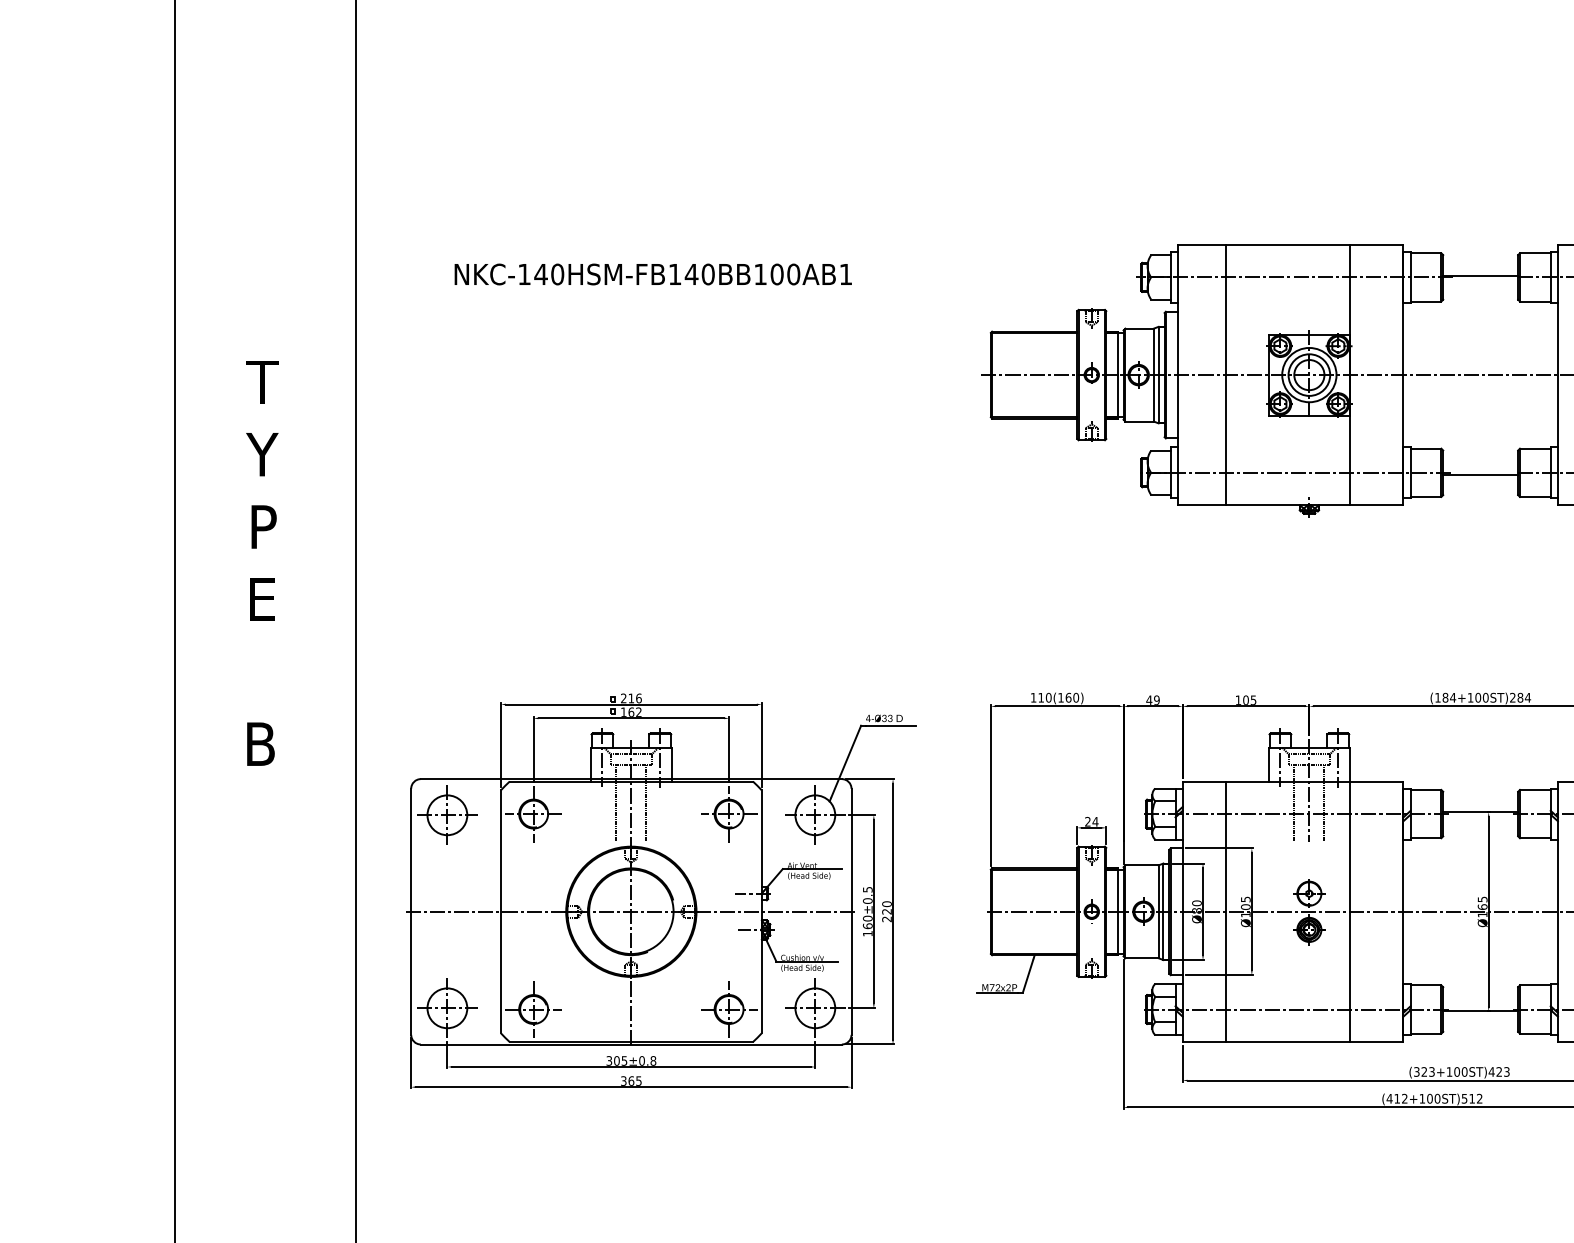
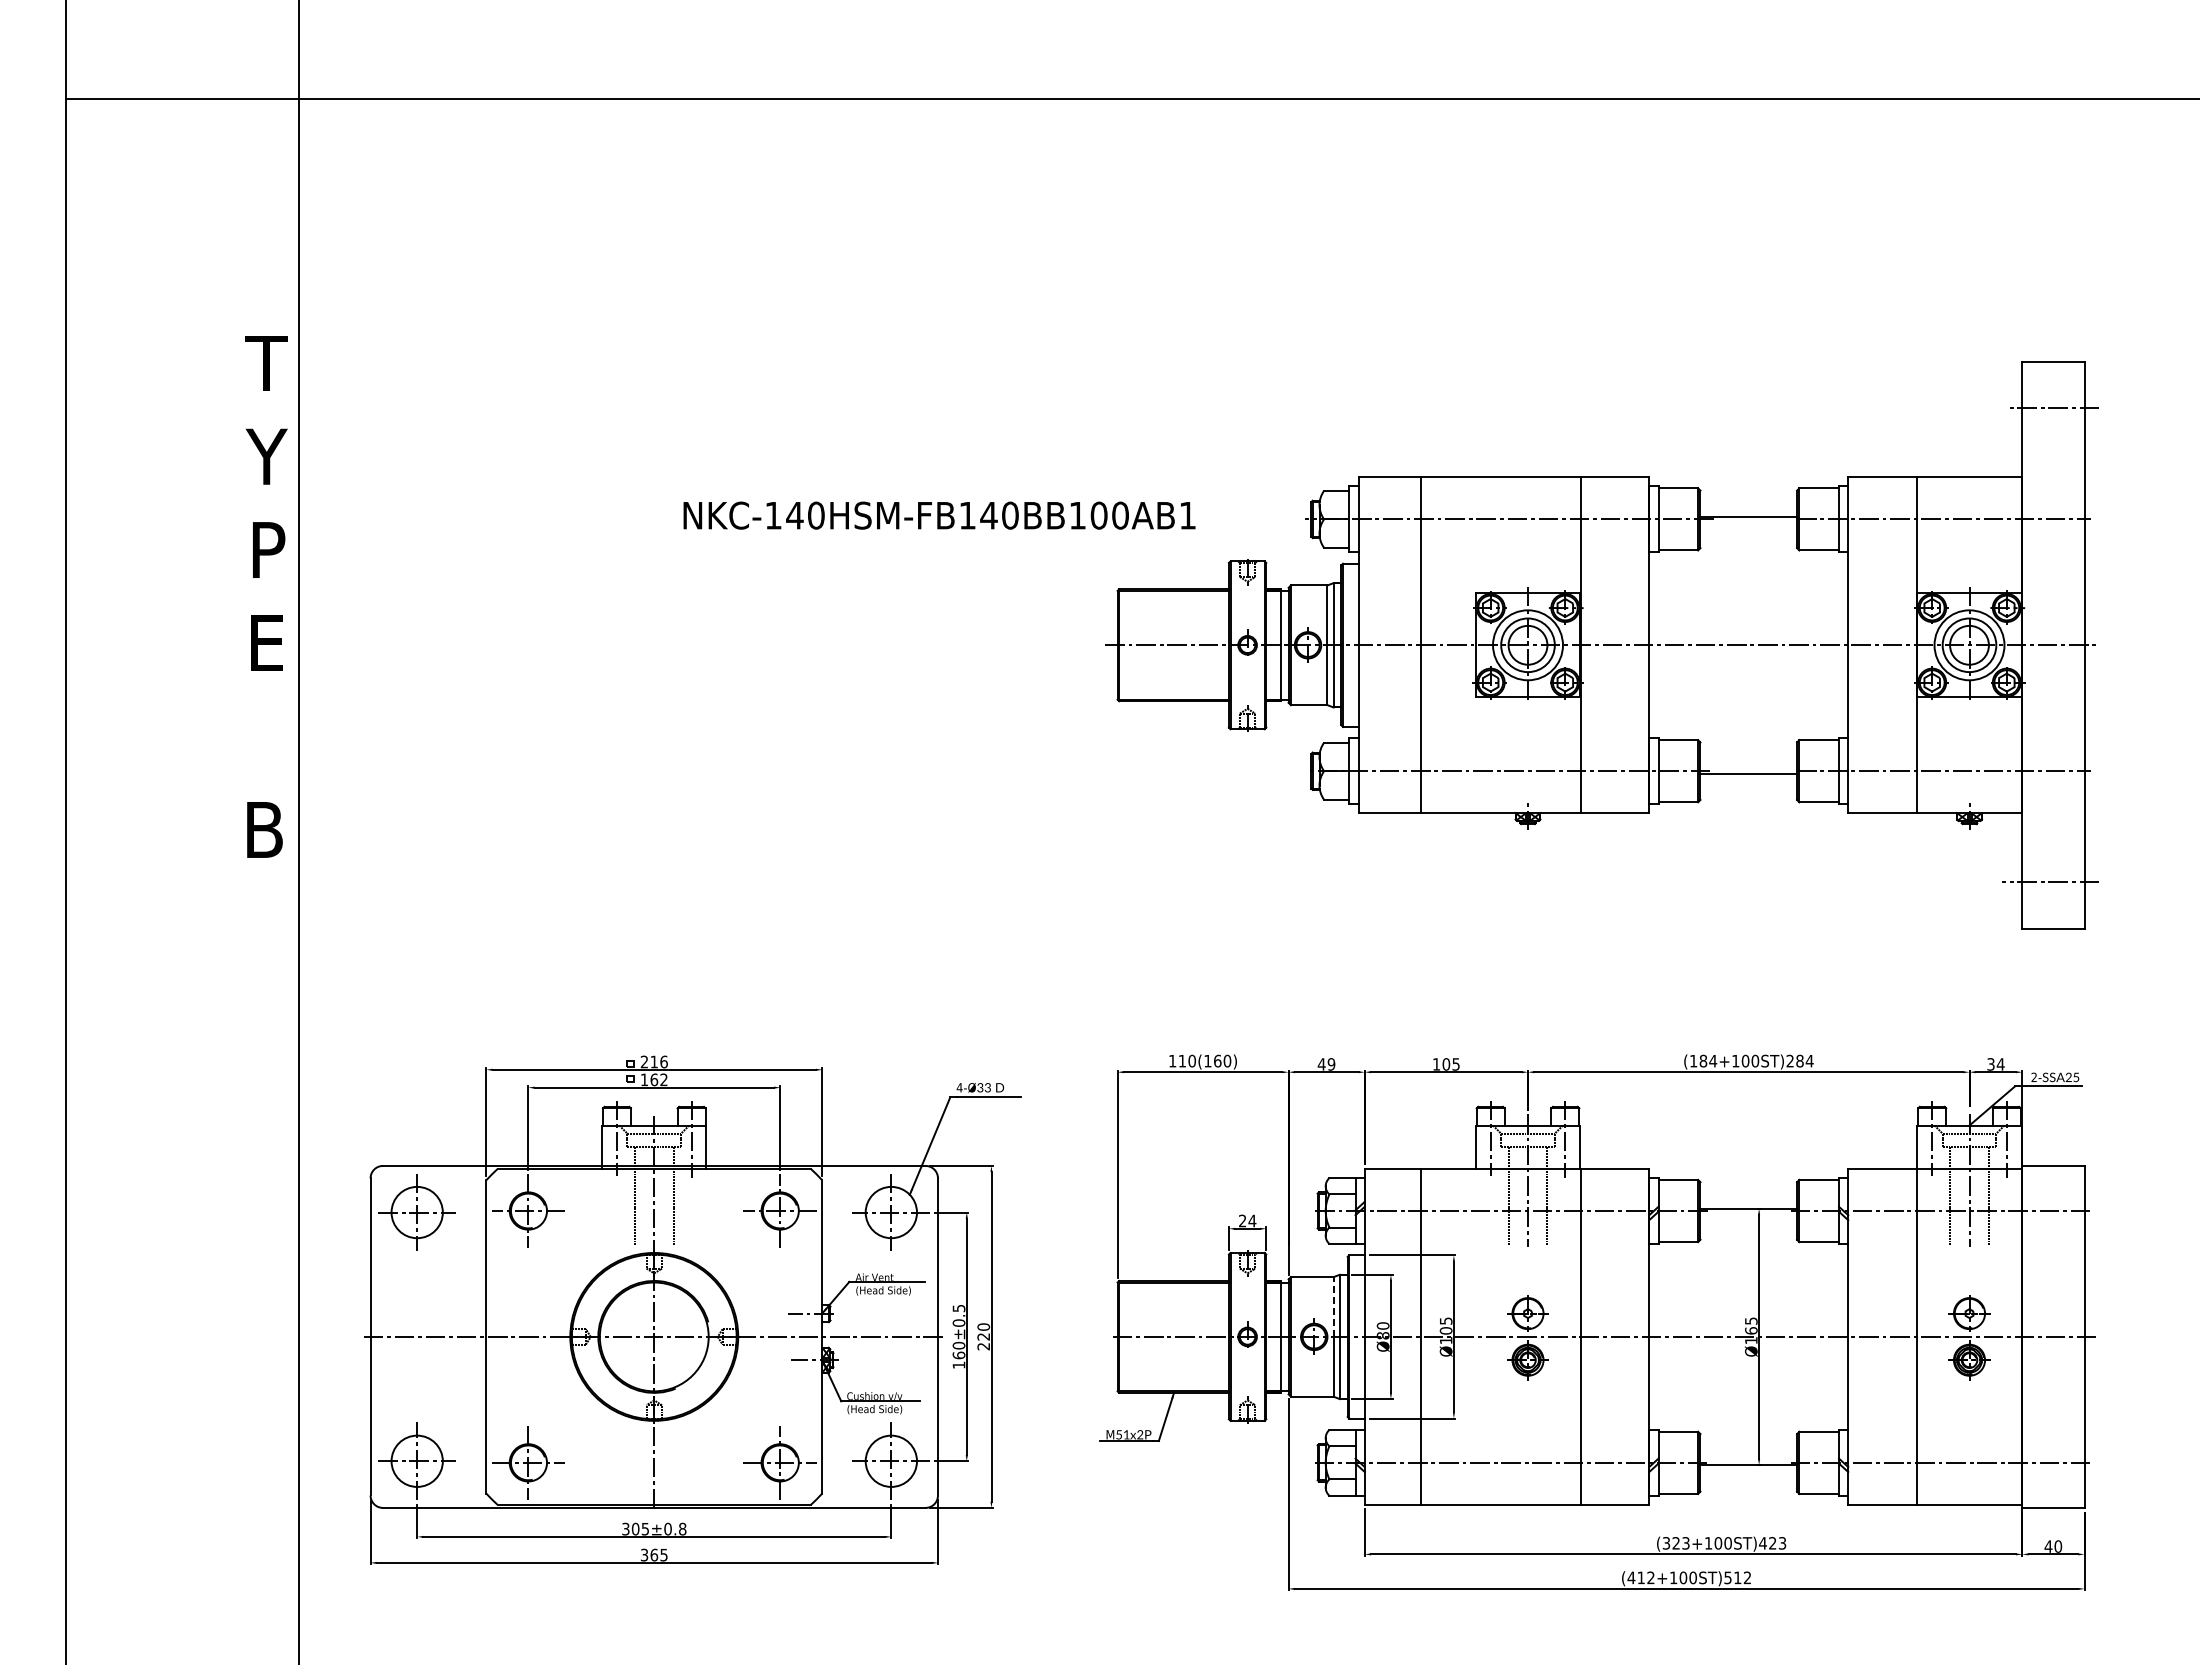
text: (653, 274) -> (939, 515), moved
text: (262, 563) -> (266, 596), moved
line: (1158, 888) -> (1333, 1307), solid -> dashed
text: (994, 987) -> (1122, 1434), 72 -> 51

